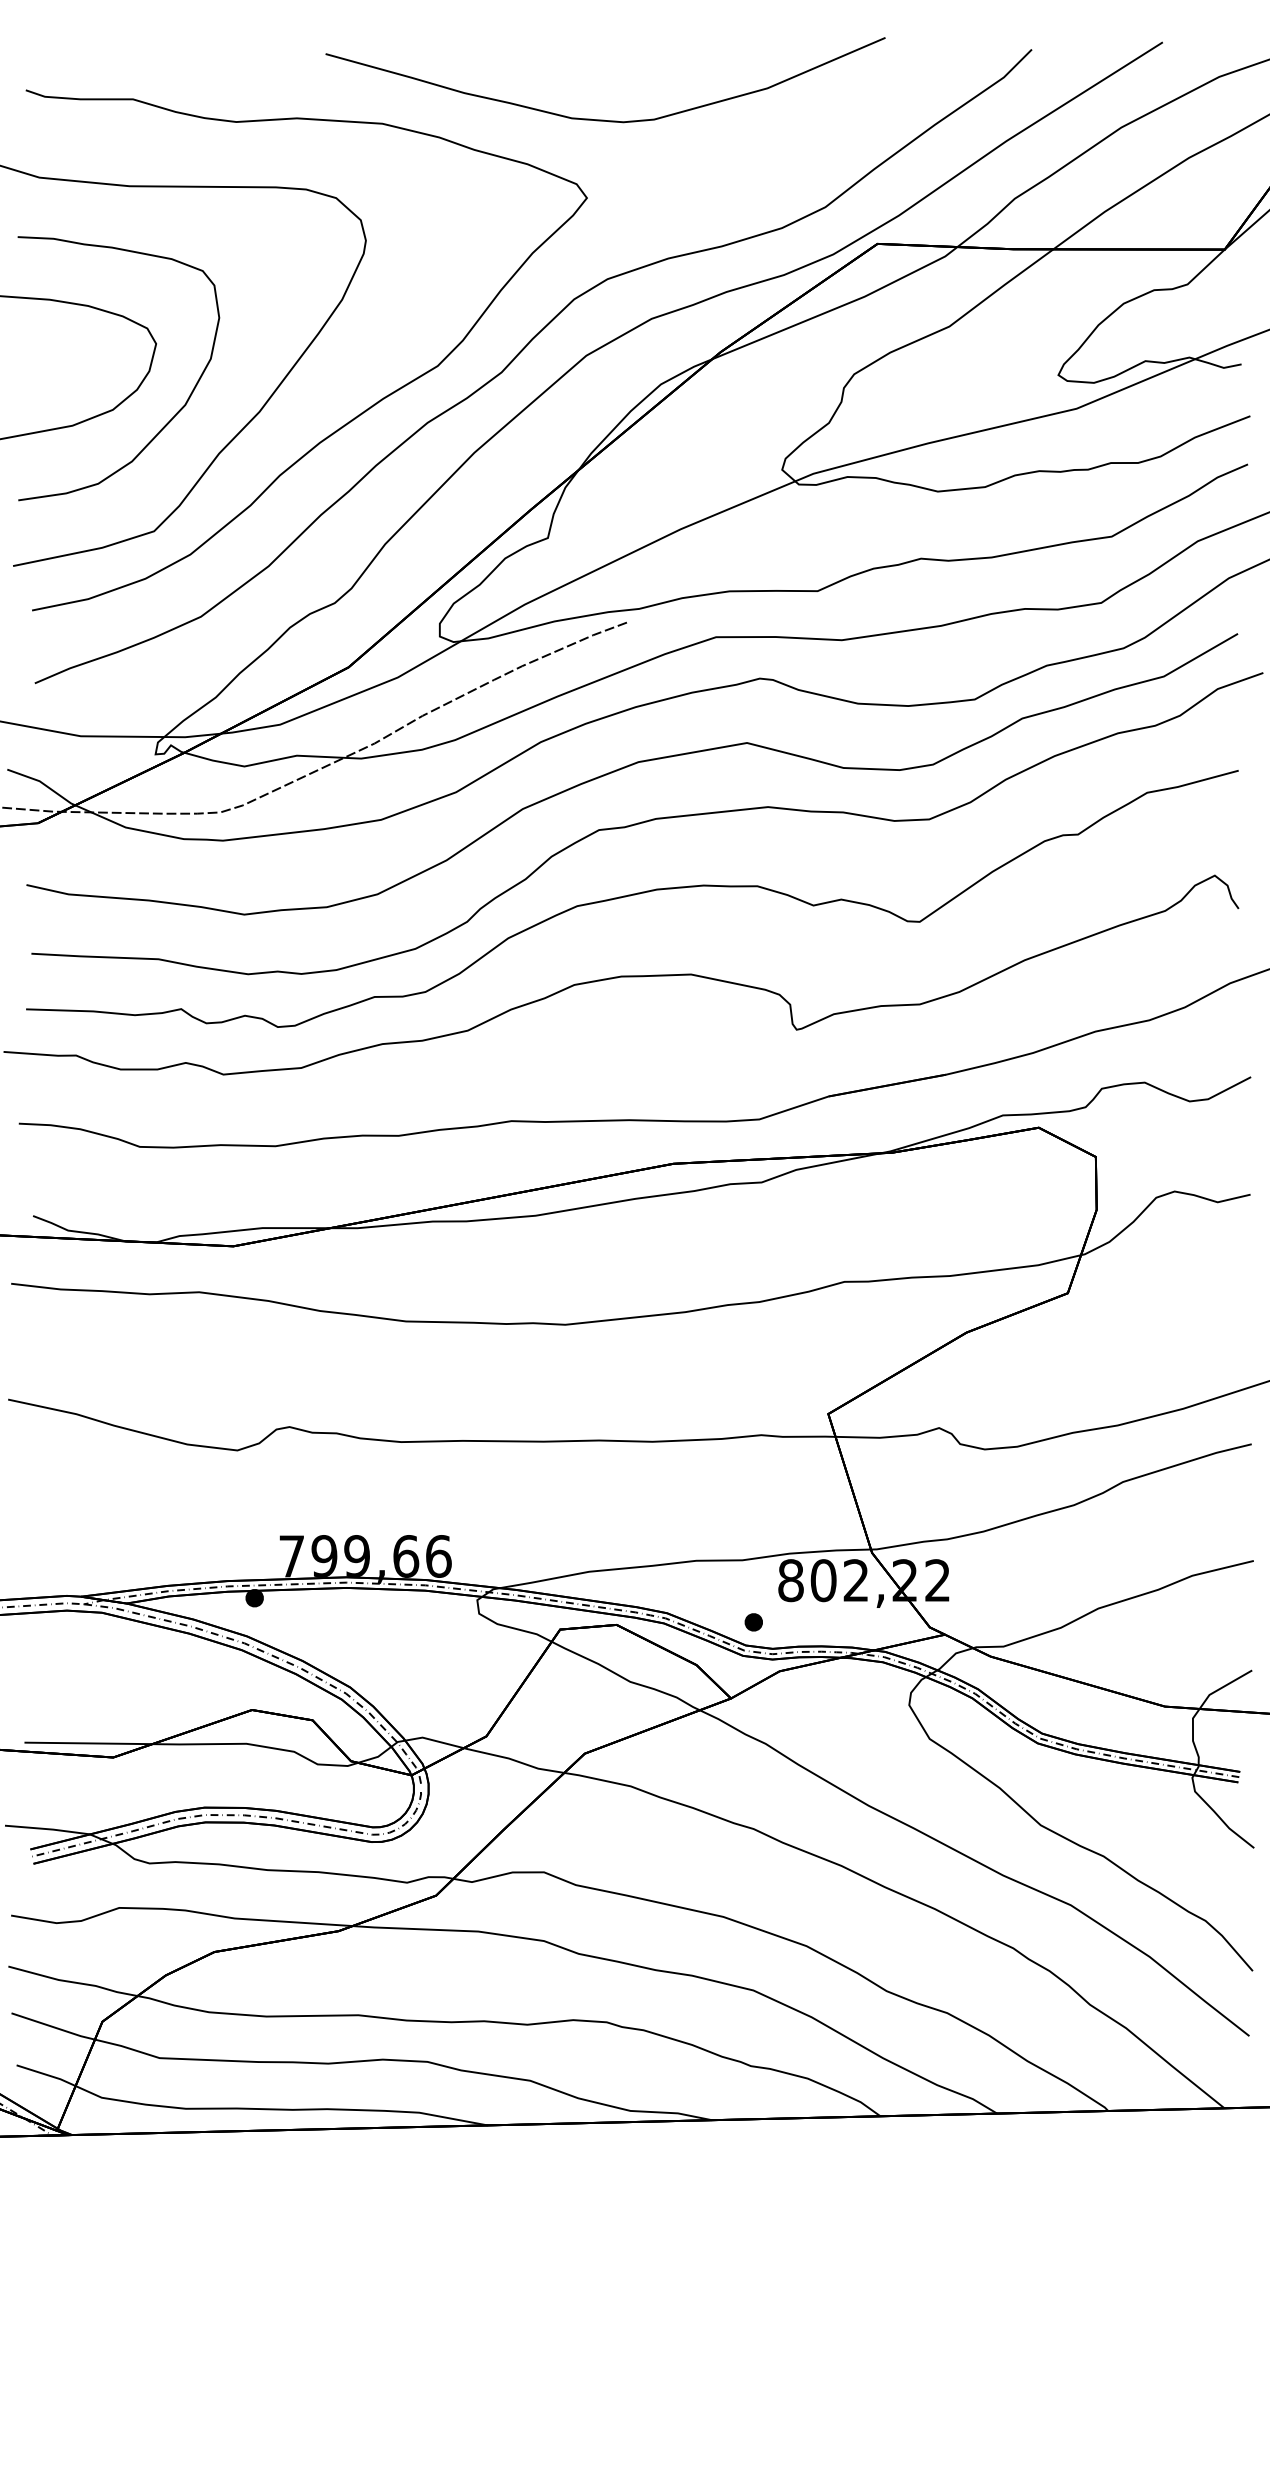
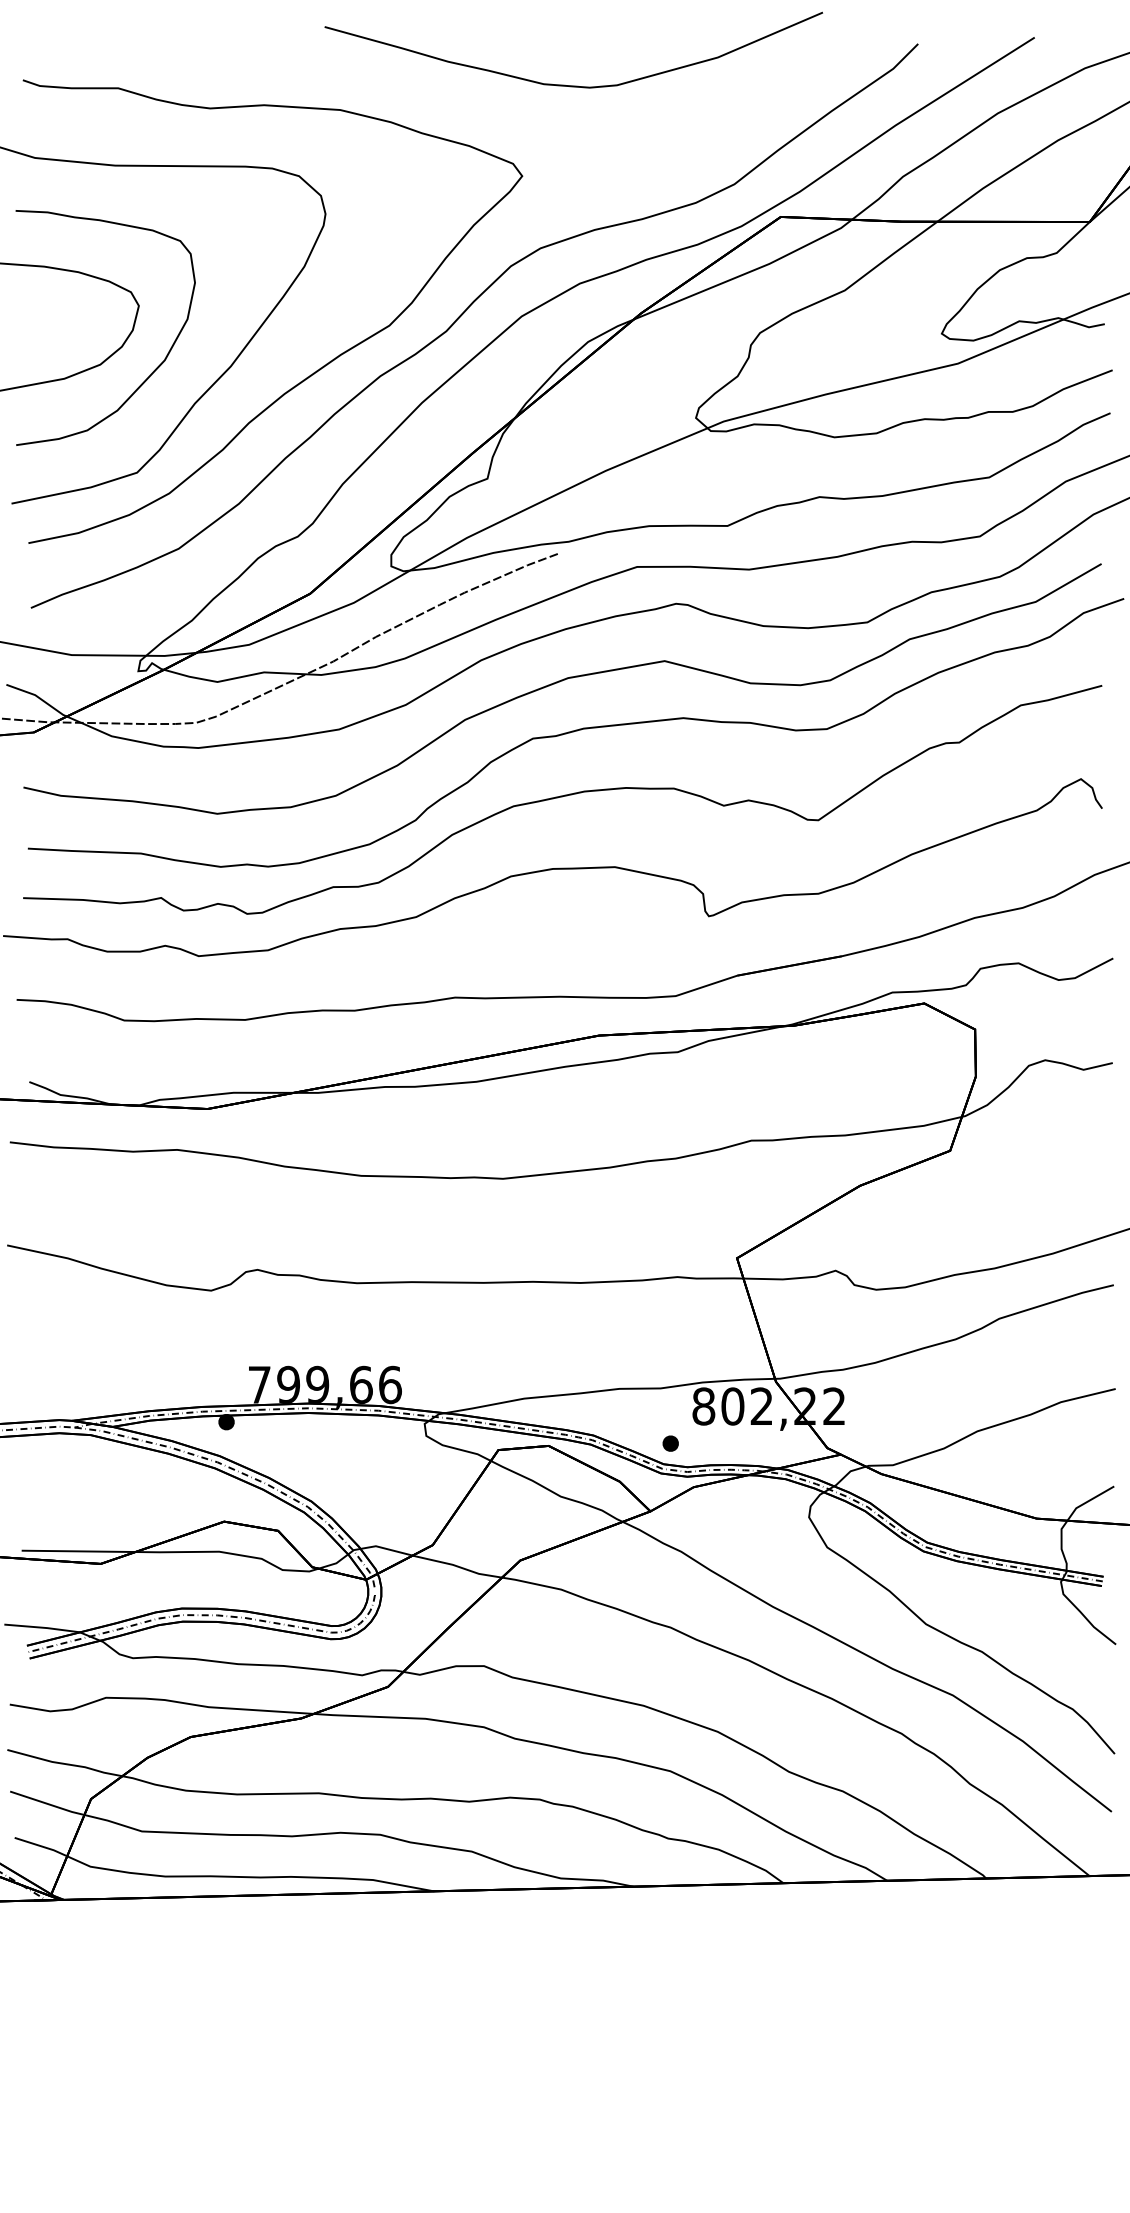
curve: (605, 119) -> (573, 85), moved

